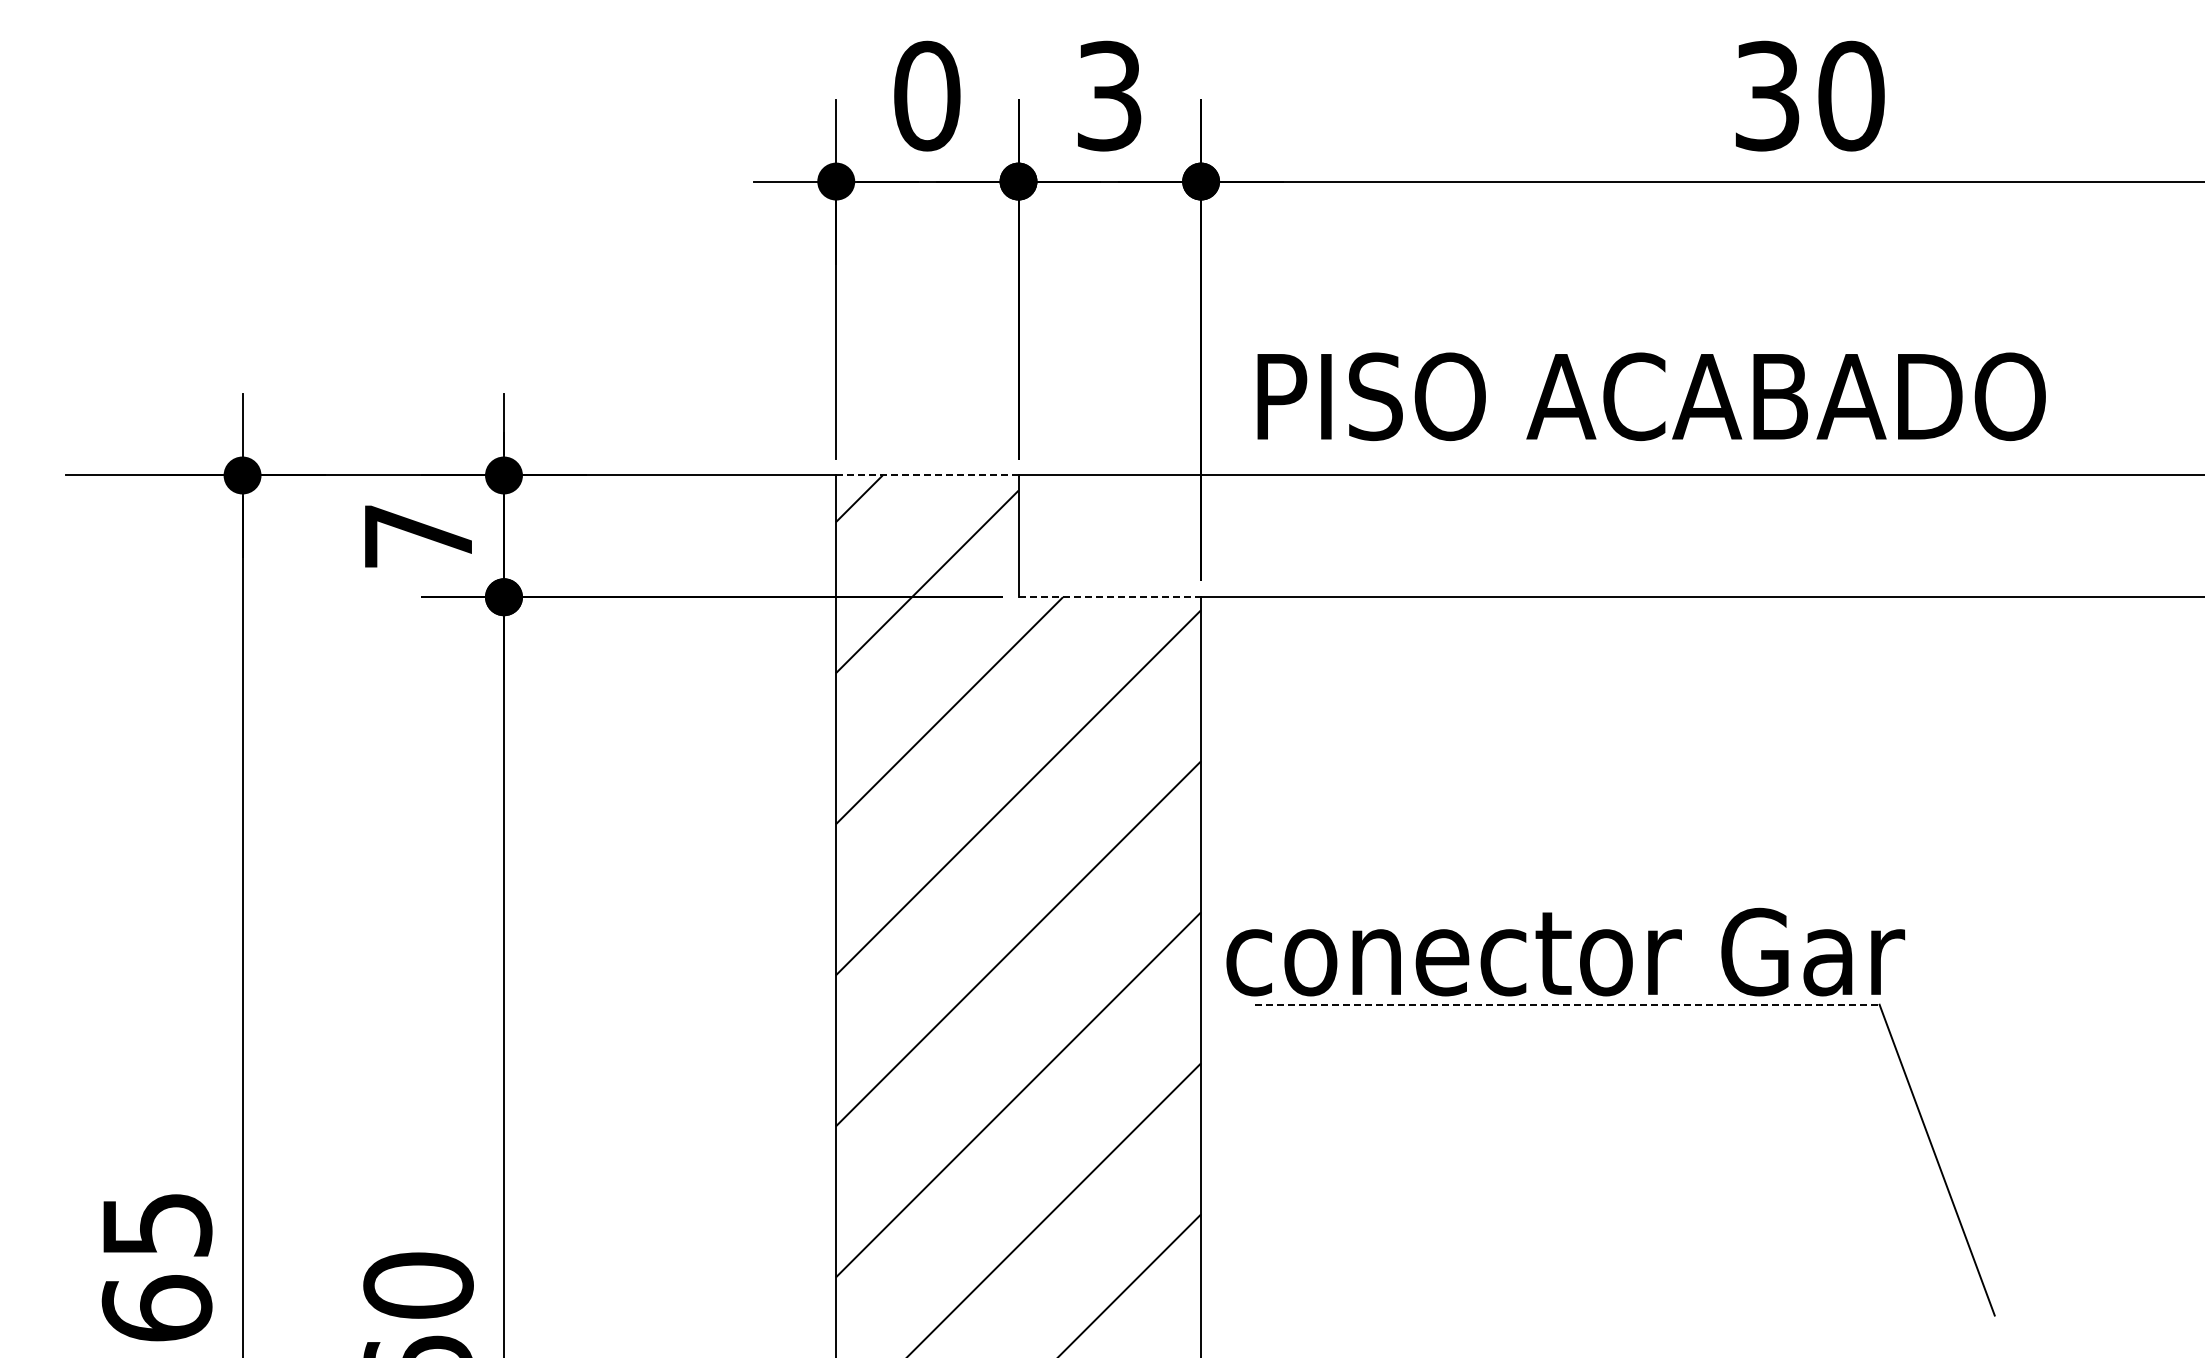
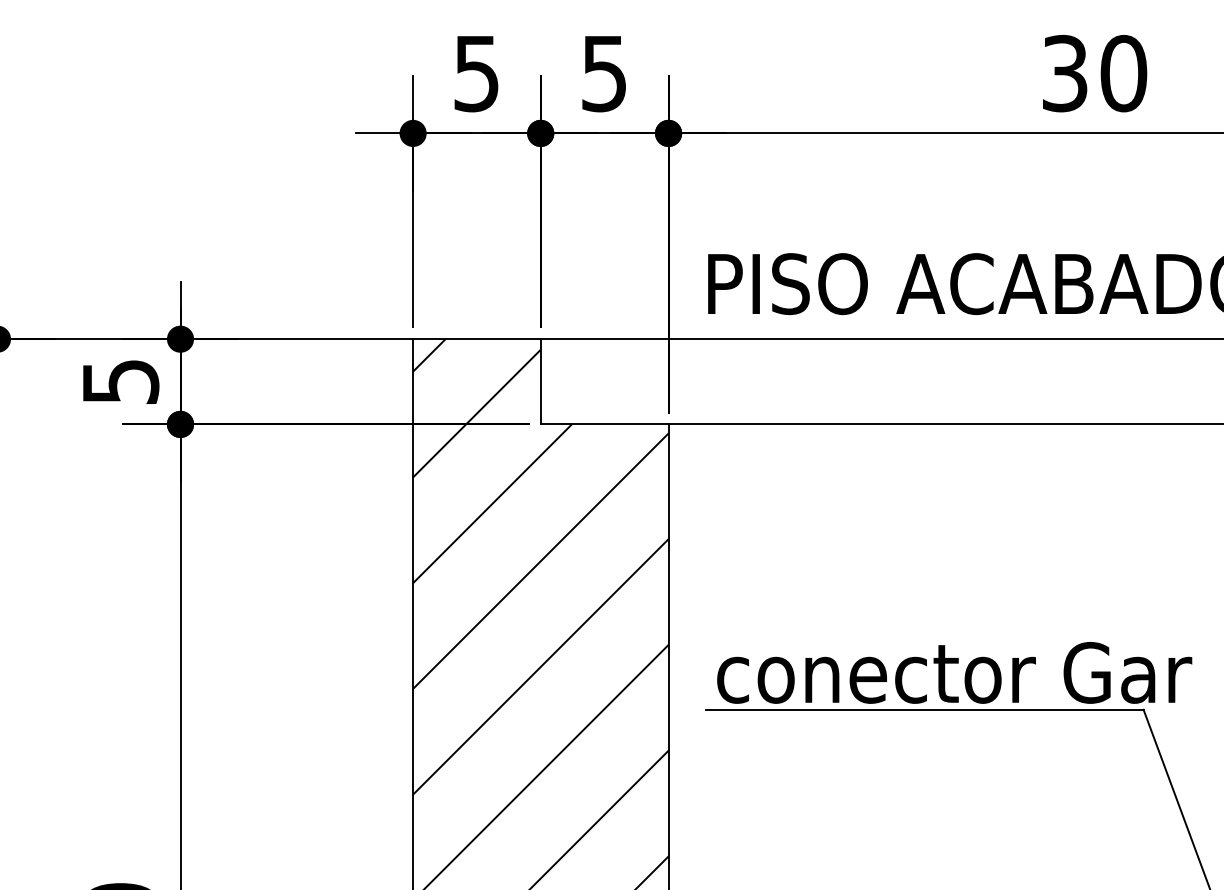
text: (927, 95) -> (477, 73), 0 -> 5
text: (1109, 95) -> (604, 73), 3 -> 5
line: (927, 475) -> (477, 339), dashed -> solid
text: (419, 536) -> (121, 381), 7 -> 5
line: (1110, 597) -> (605, 424), dashed -> solid
text: (1565, 951) -> (954, 672), moved
line: (1567, 1004) -> (925, 709), dashed -> solid

